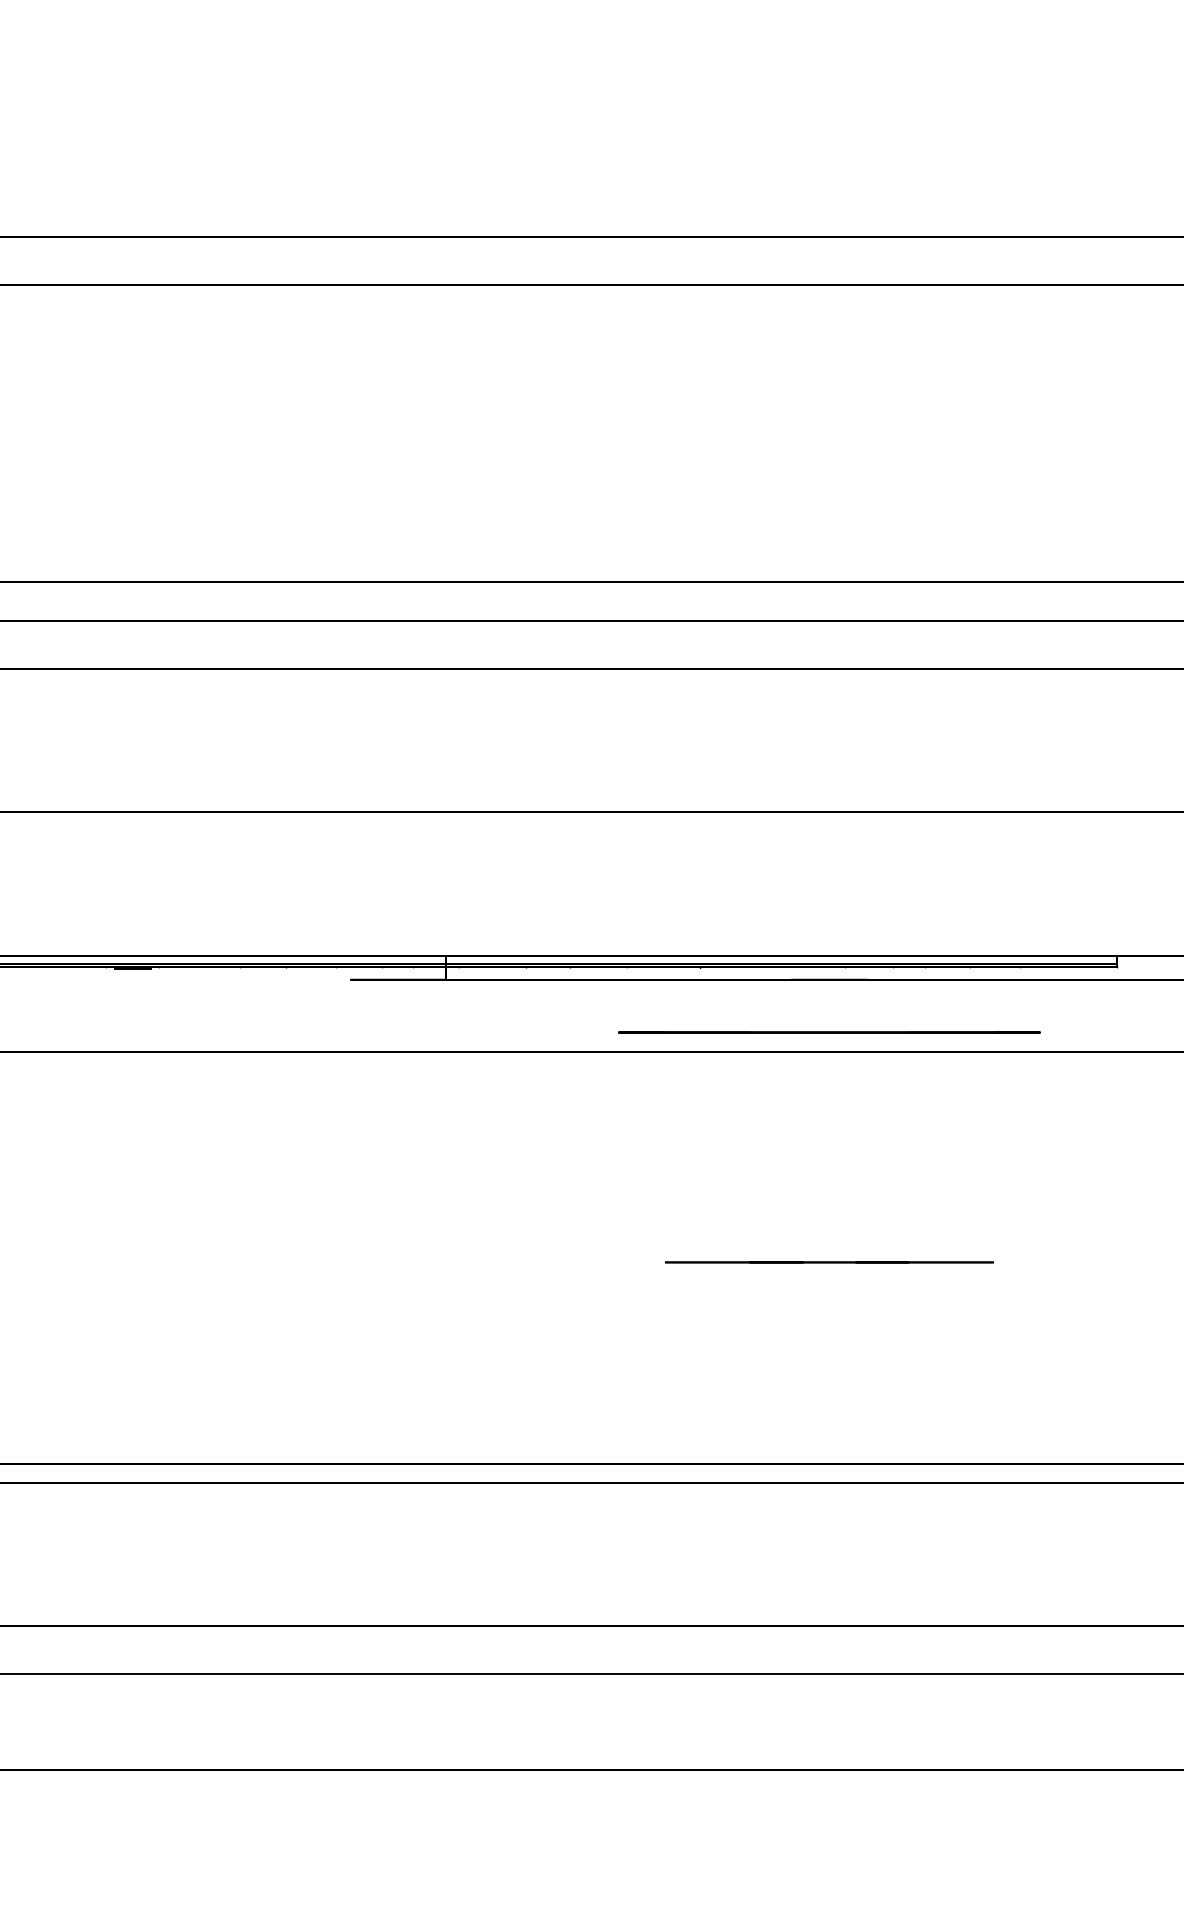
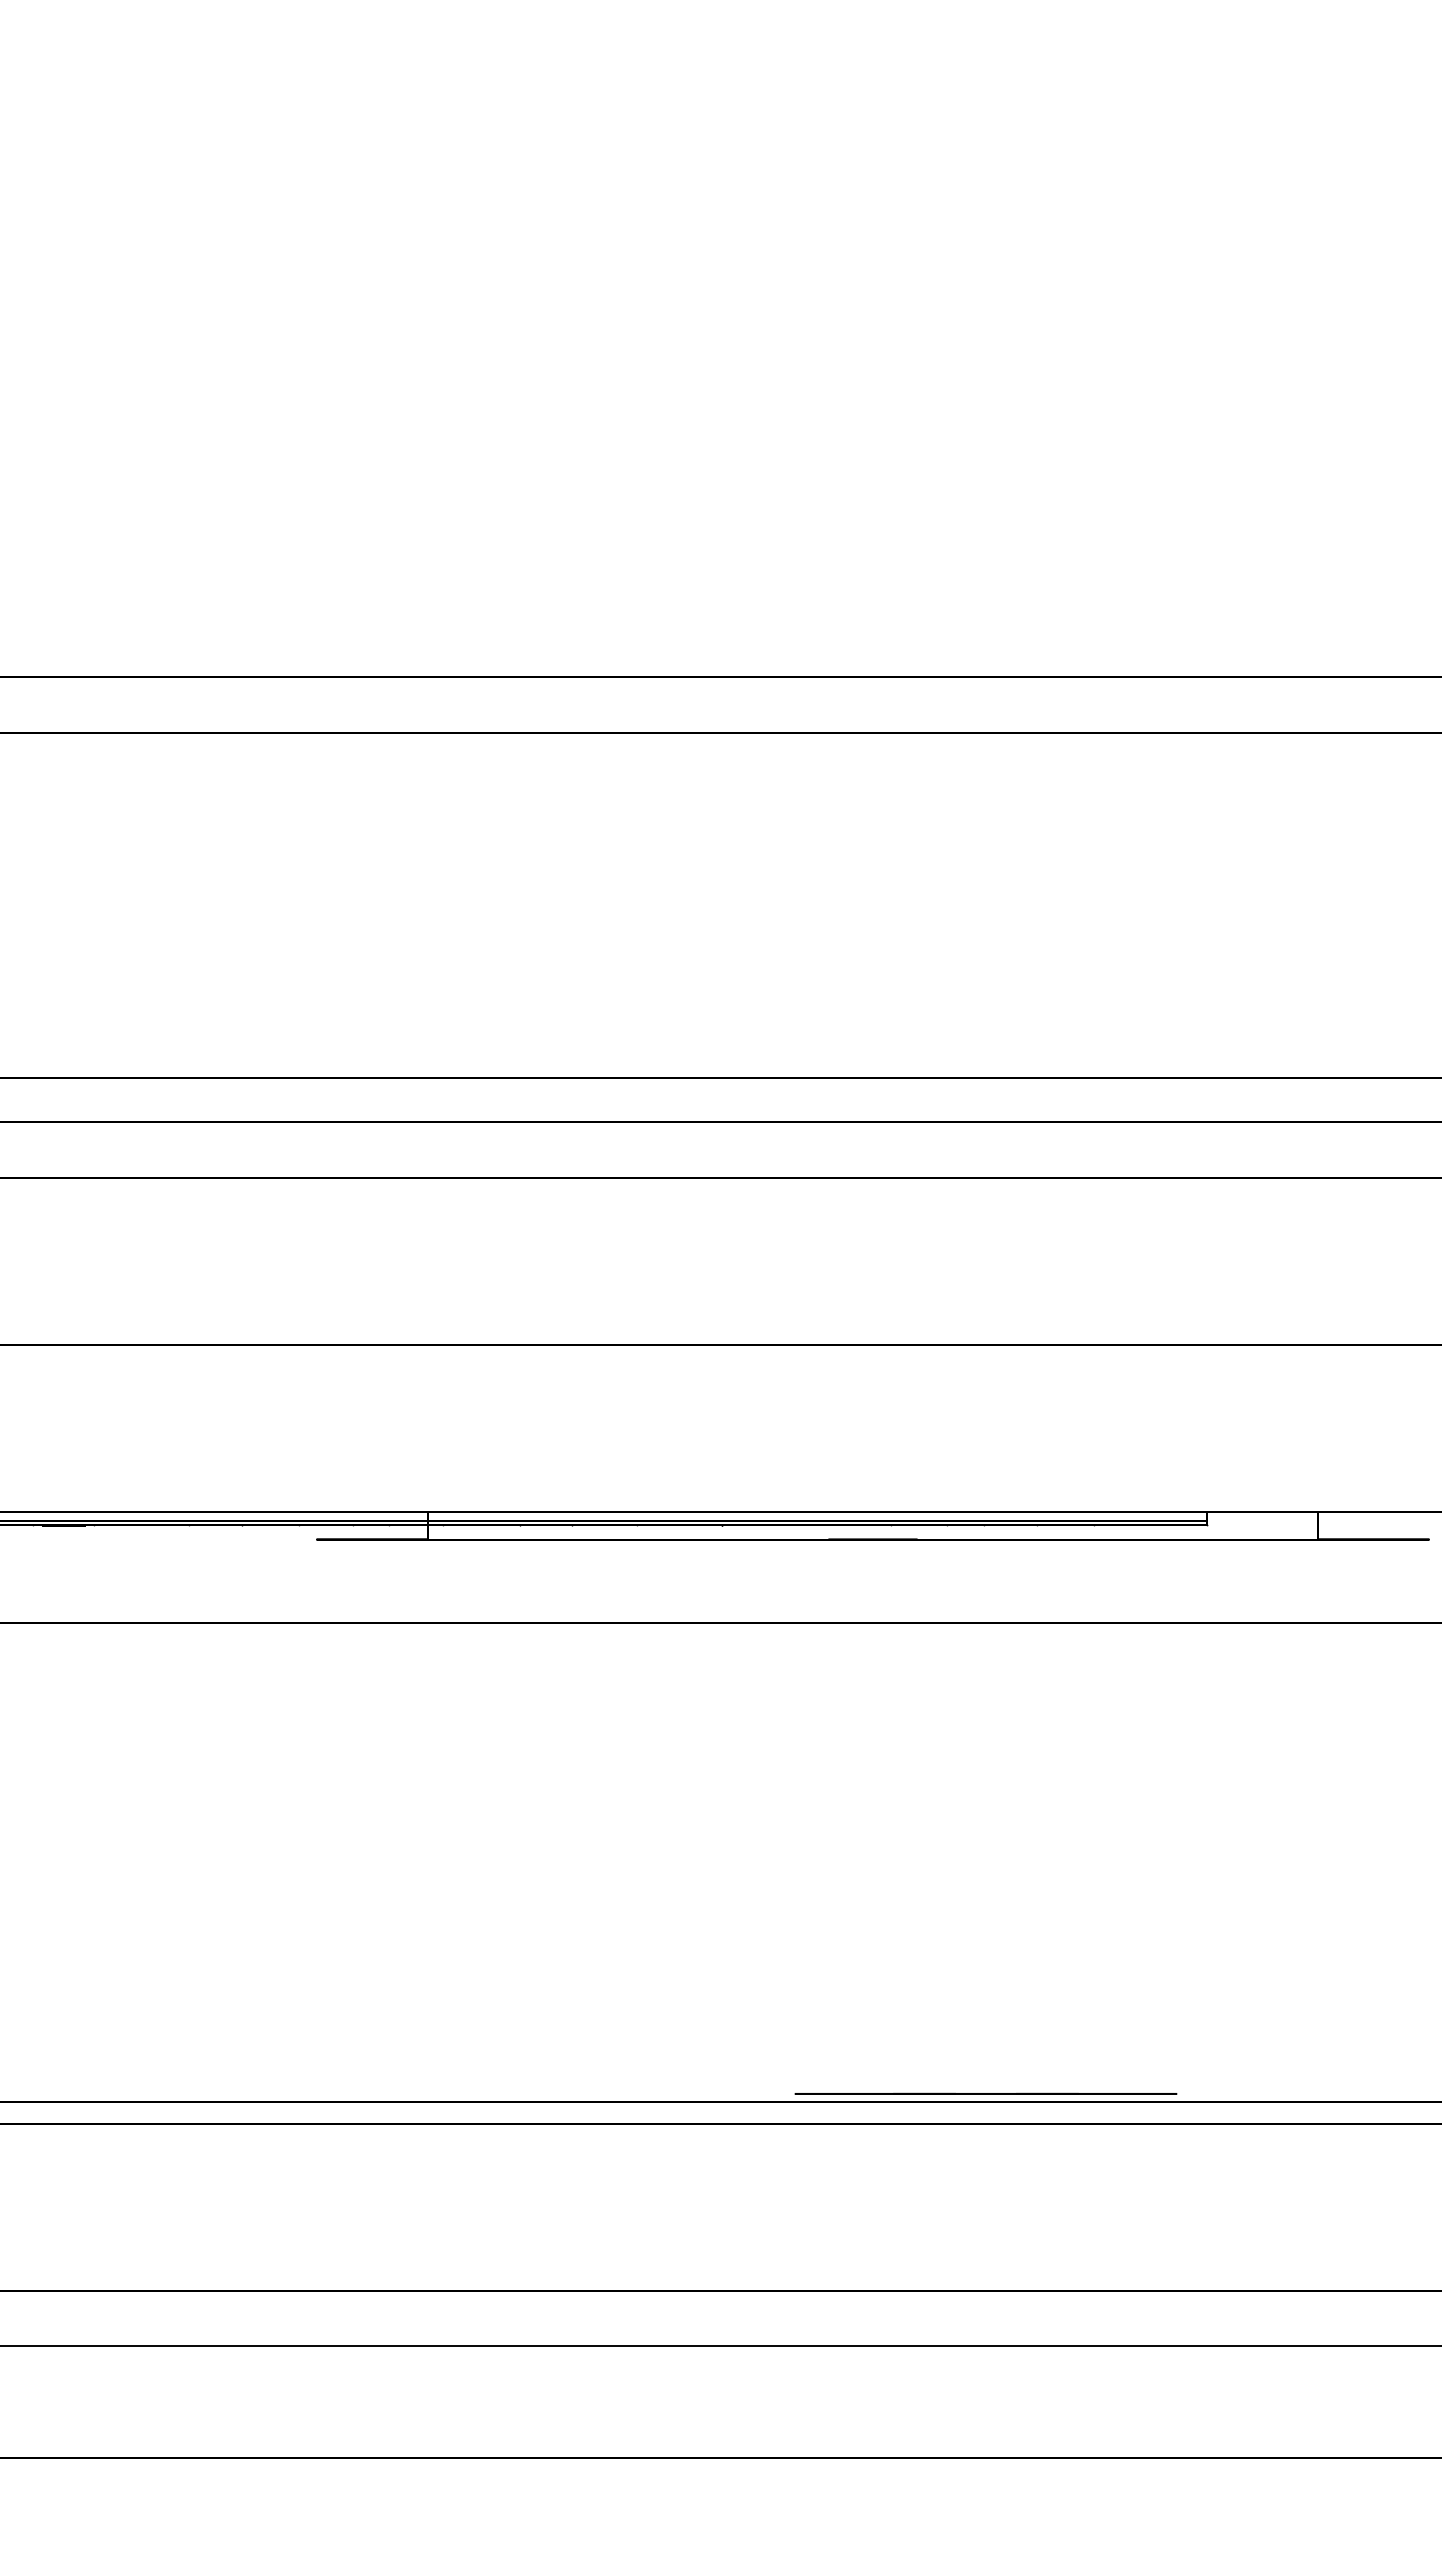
line: (829, 1032) -> (872, 1600), removed
line: (829, 1262) -> (985, 2093), moved

